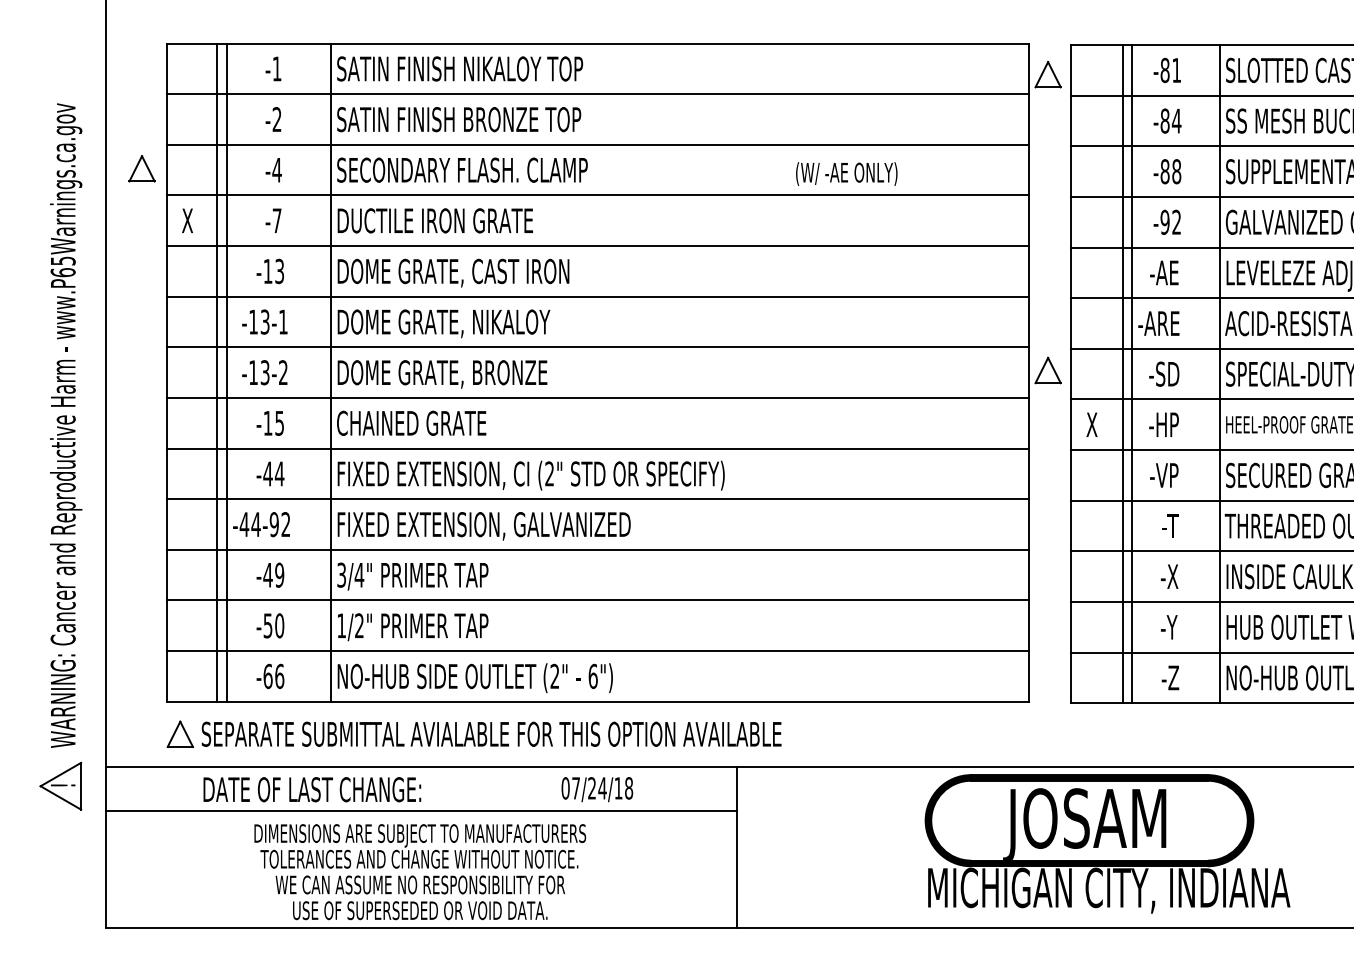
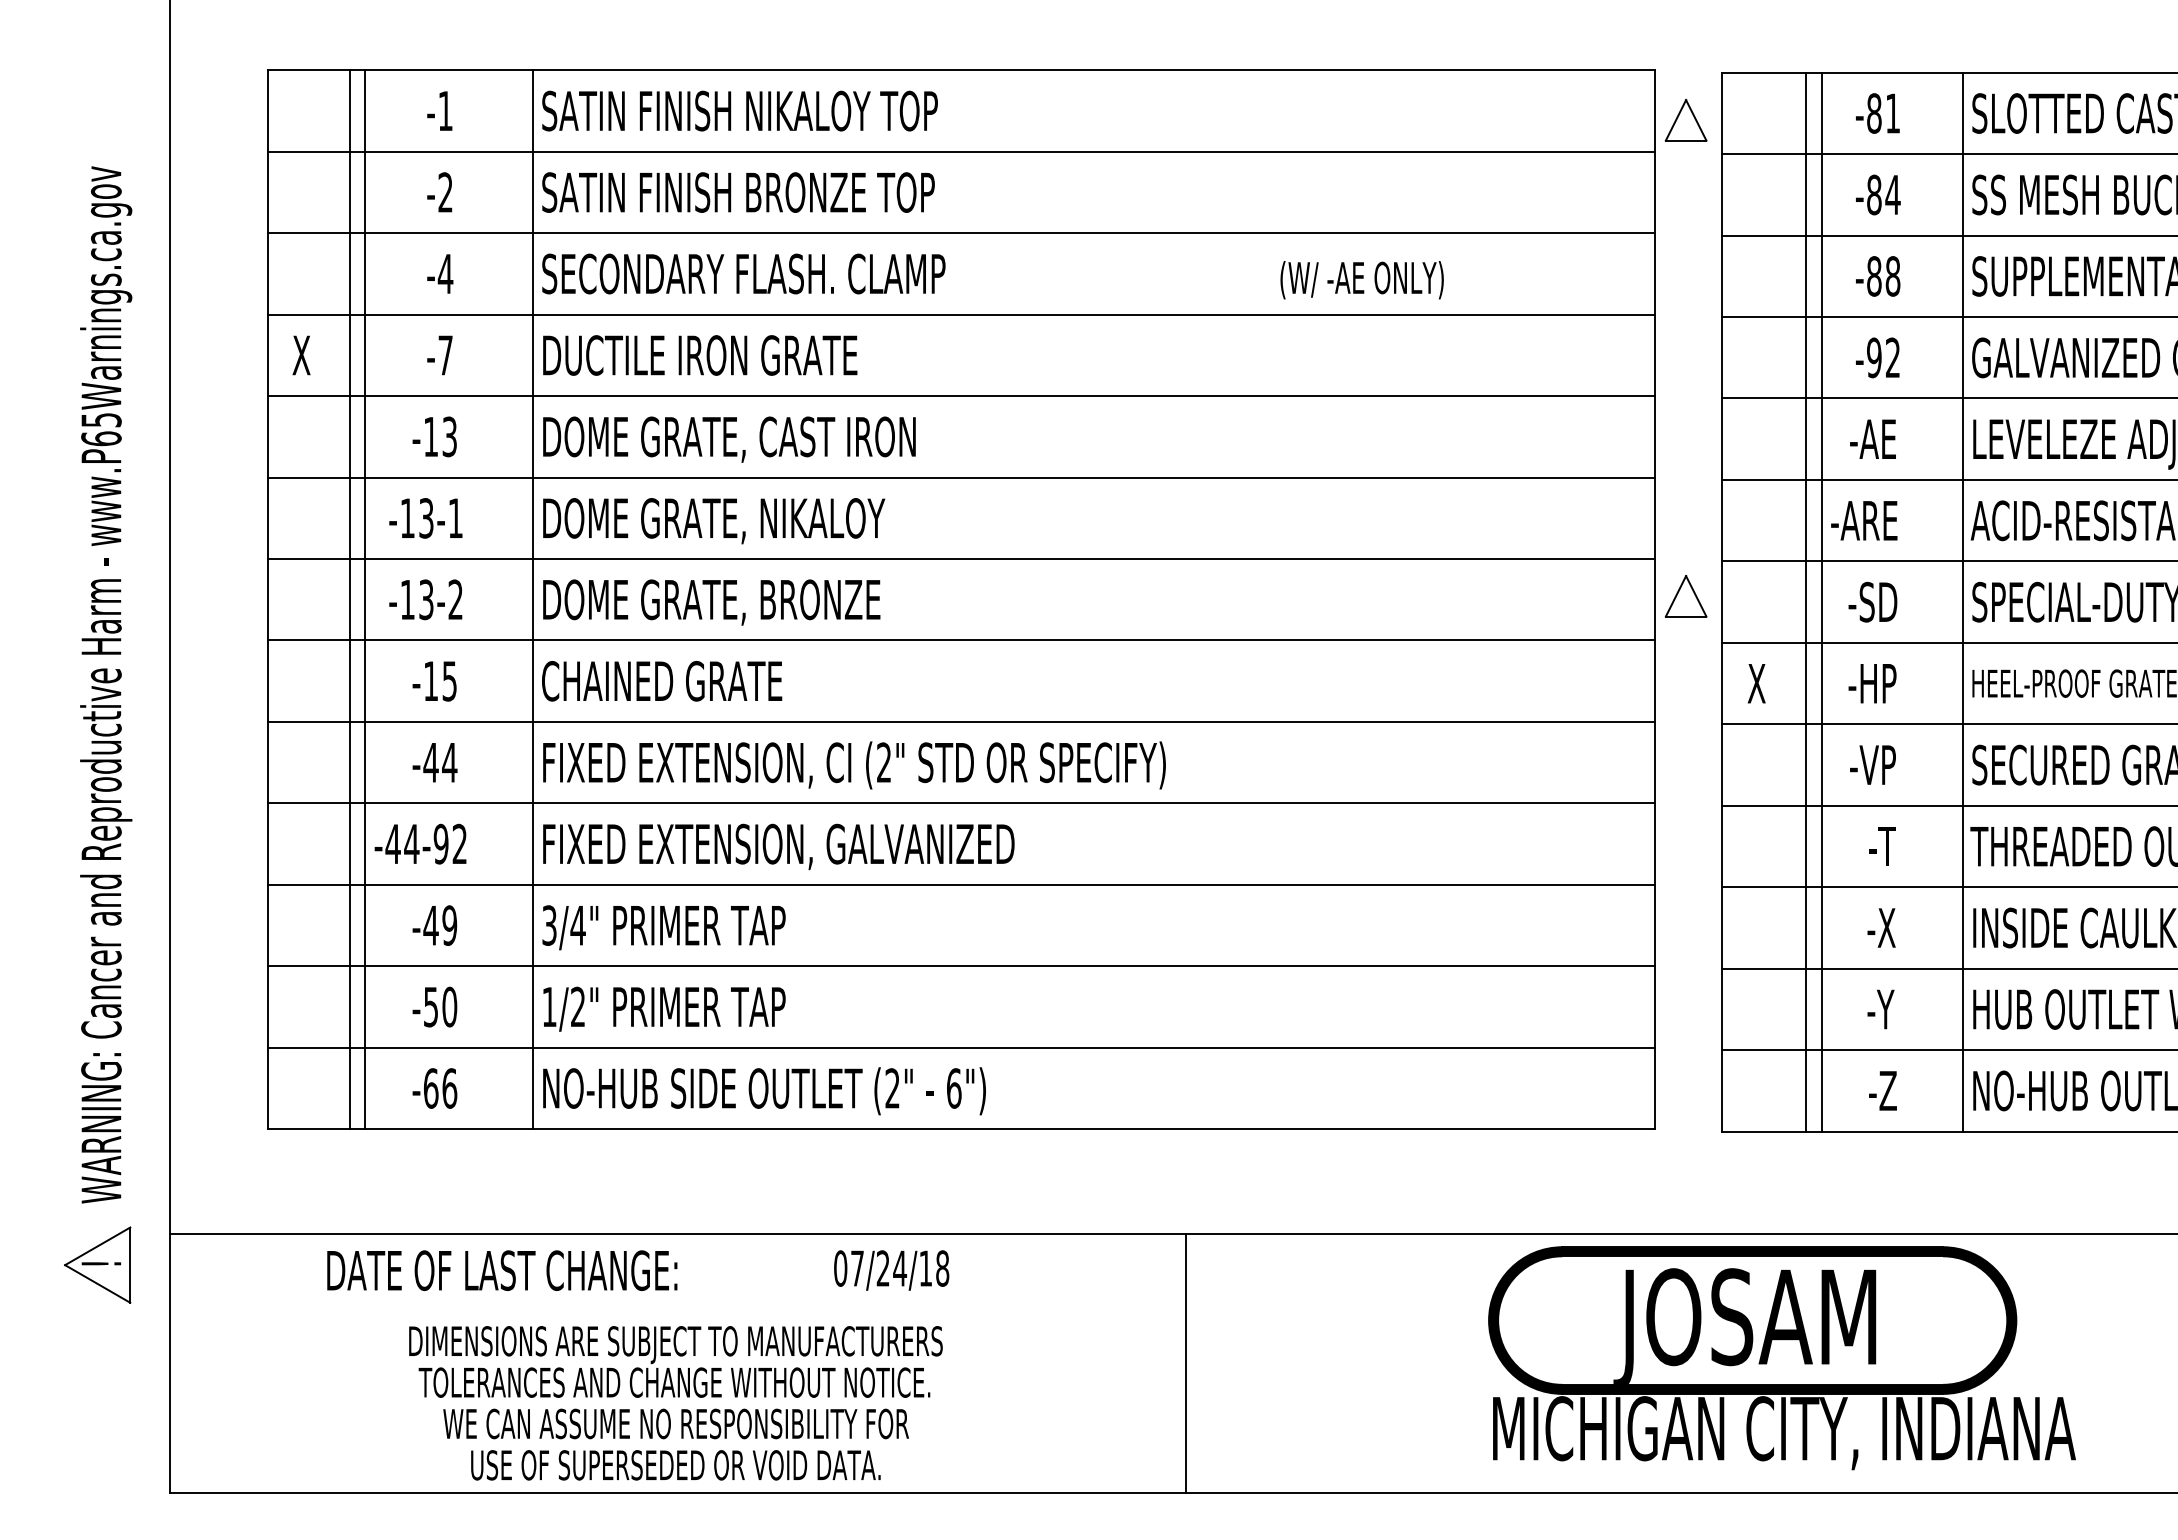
part: (141, 168) -> (227, 271), removed
part: (473, 733) -> (761, 1180), removed
text: (597, 789) -> (891, 1270), moved
line: (420, 810) -> (676, 1304), removed

